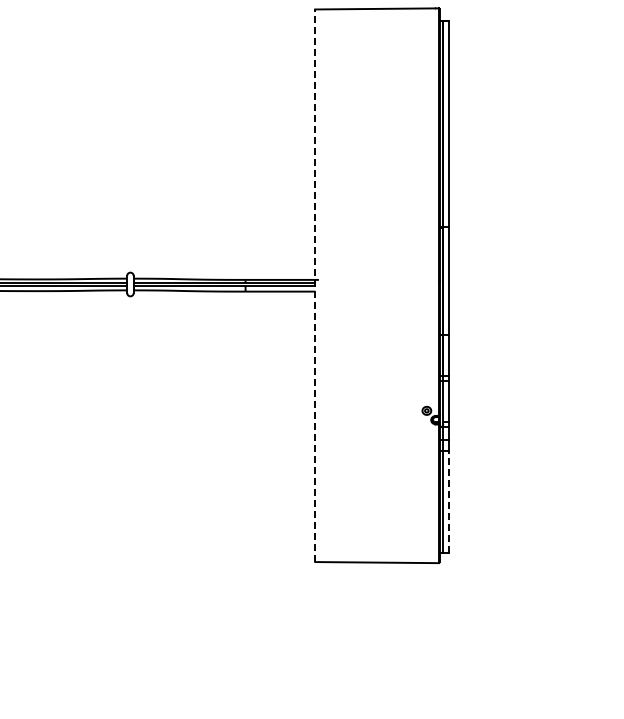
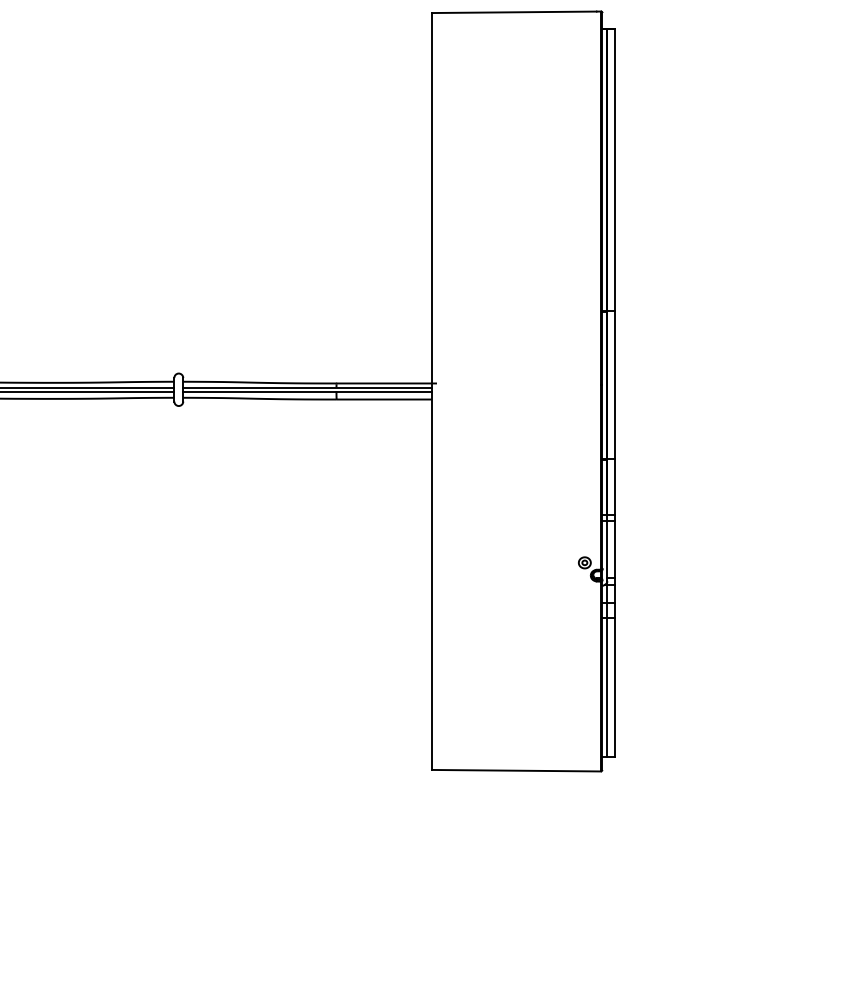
line: (315, 285) -> (432, 391), dashed -> solid
line: (448, 502) -> (614, 688), dashed -> solid

